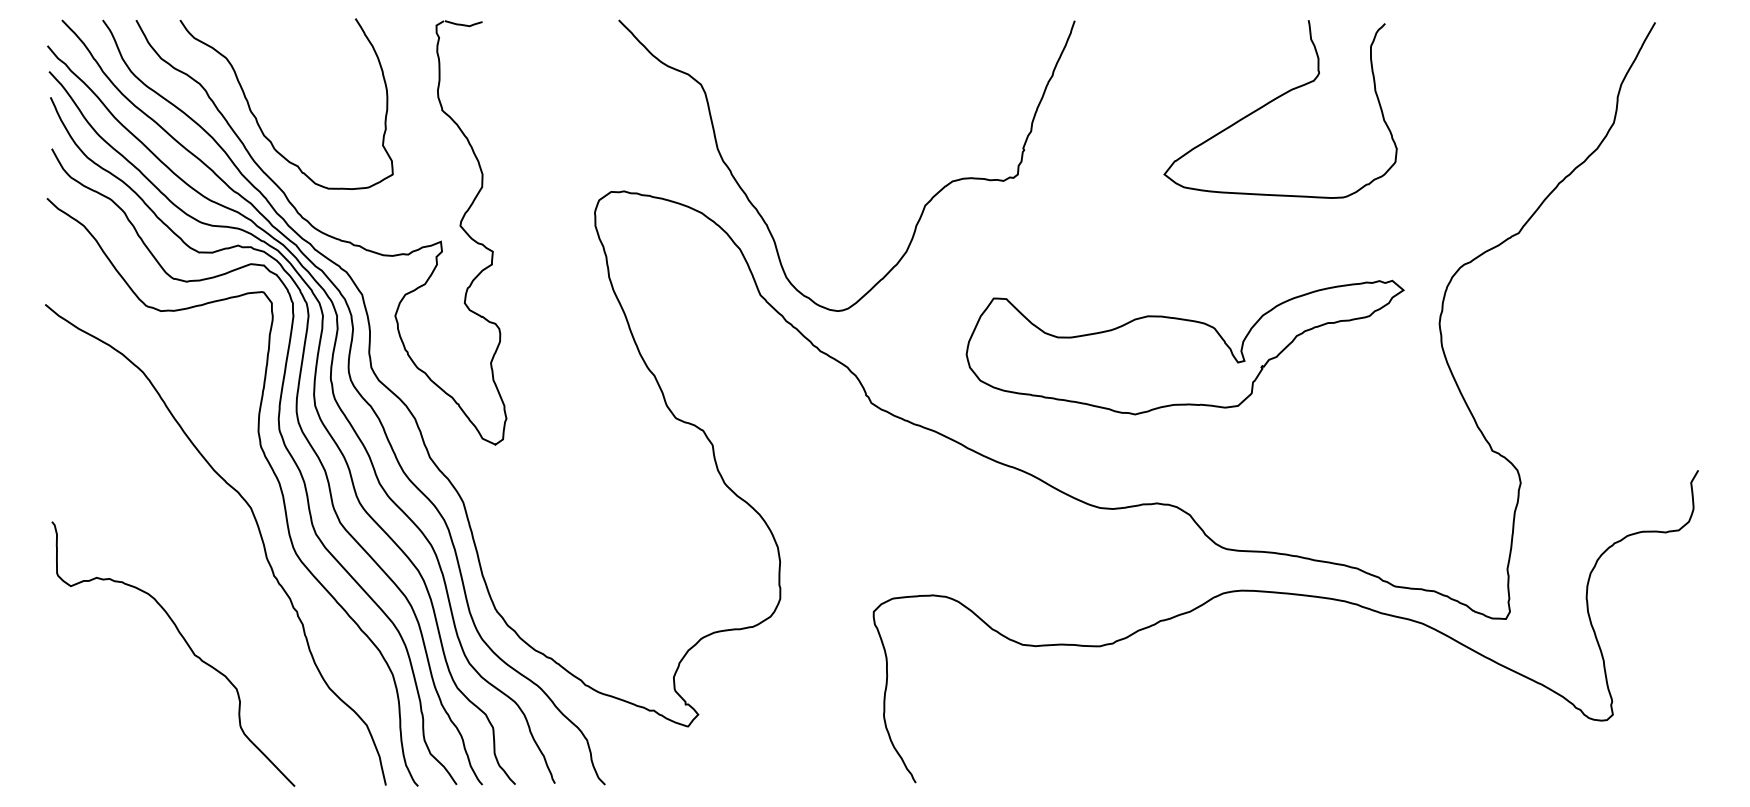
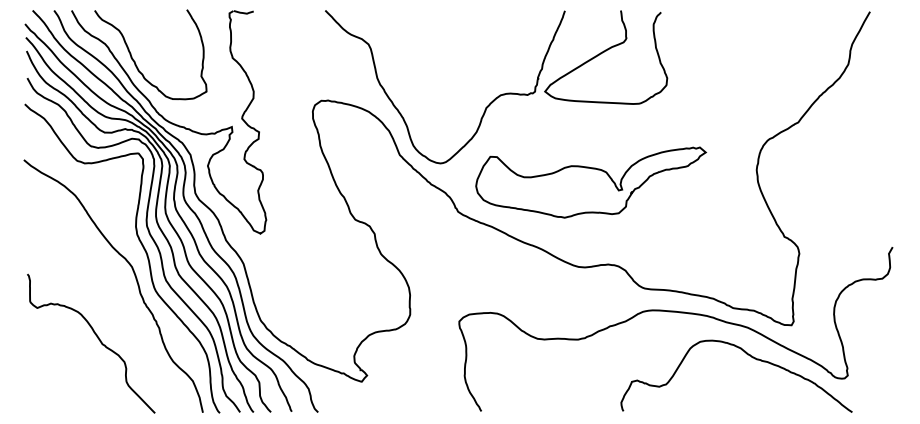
curve: (1277, 100) -> (604, 52), moved
part: (1186, 347) -> (591, 182), moved
curve: (1425, 678) -> (749, 356), added

